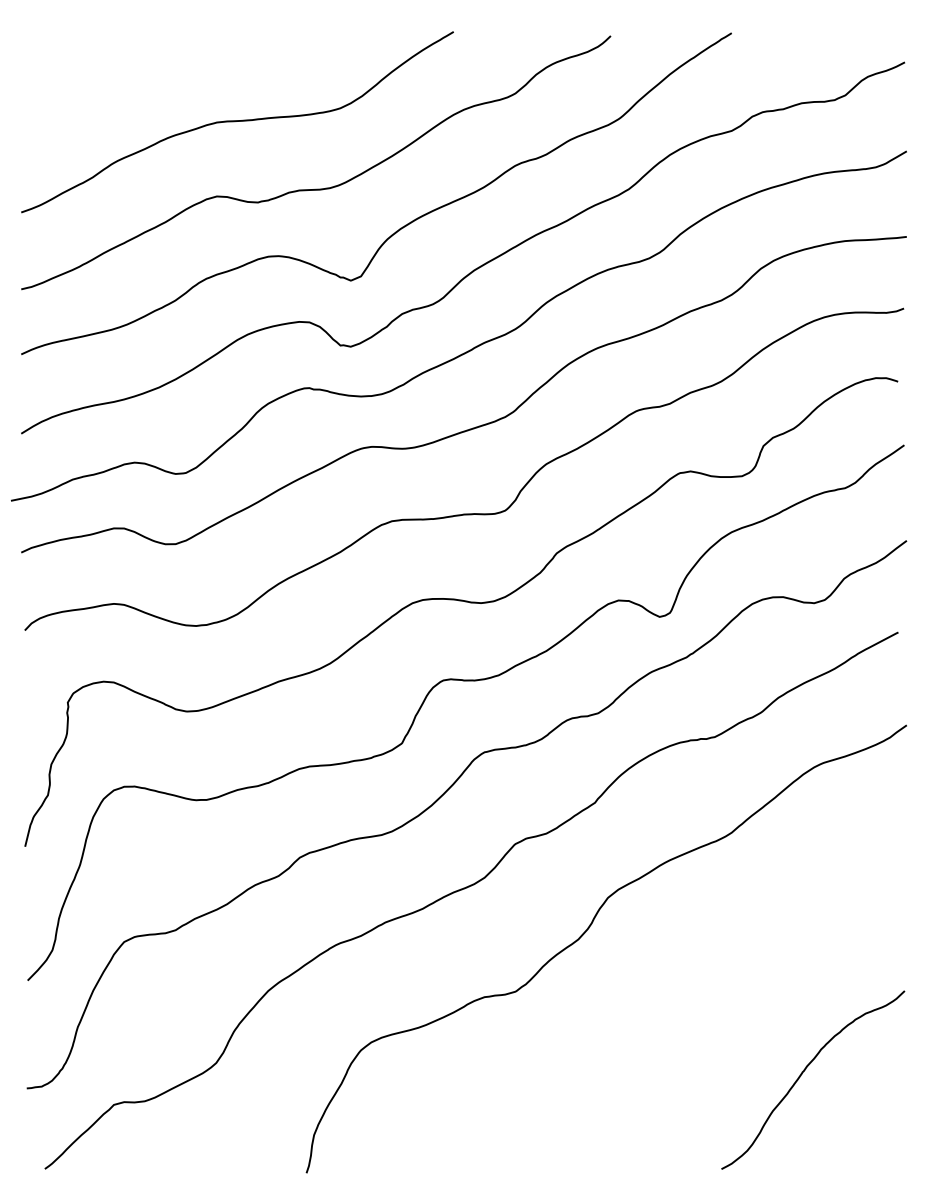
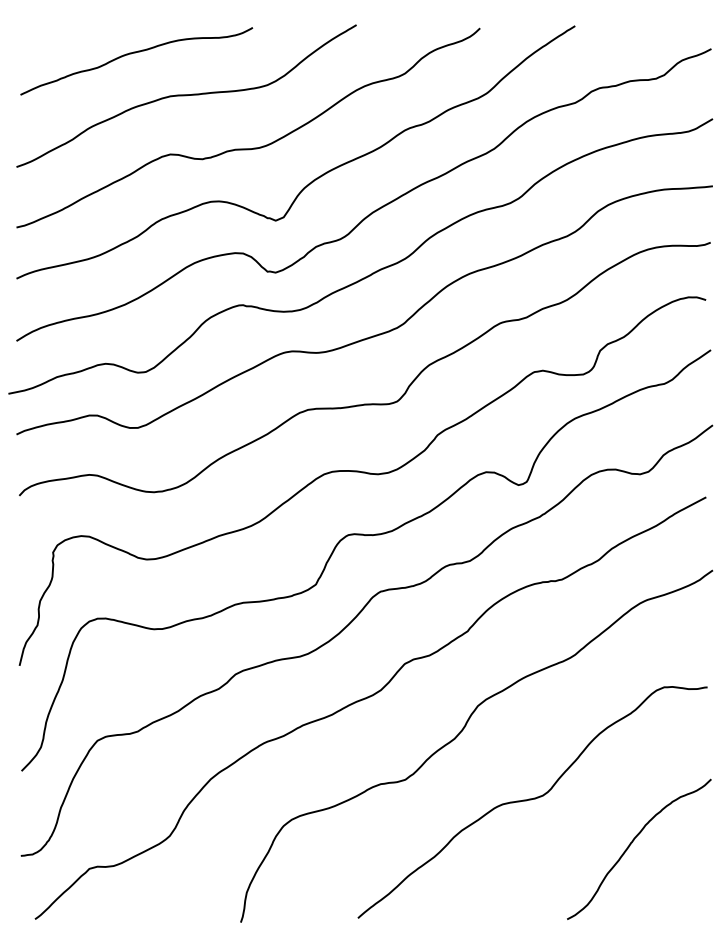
curve: (169, 68) -> (133, 53), added
curve: (676, 1017) -> (531, 800), added

